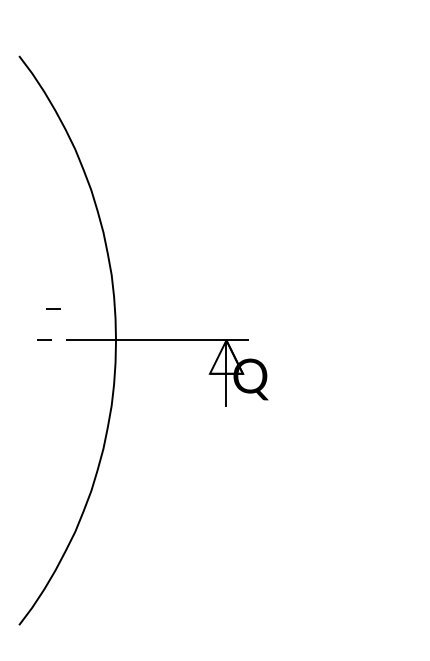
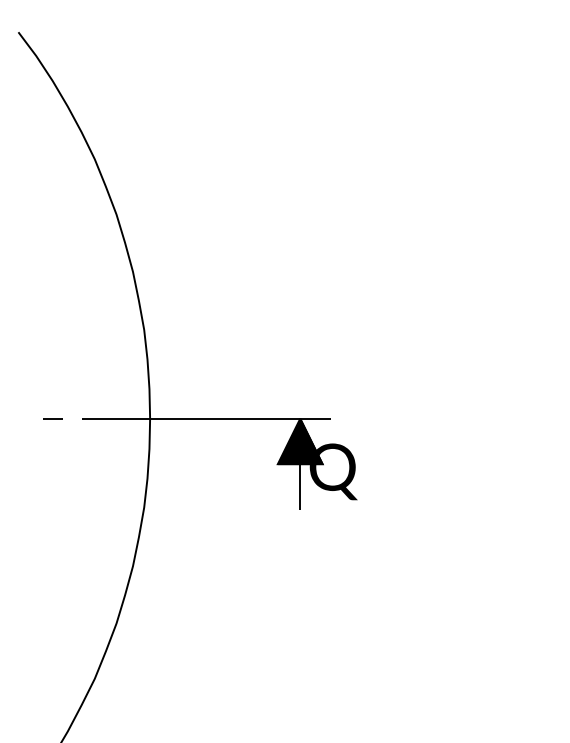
line: (53, 308) -> (65, 375), removed
fill: (226, 356) -> (300, 440), added

